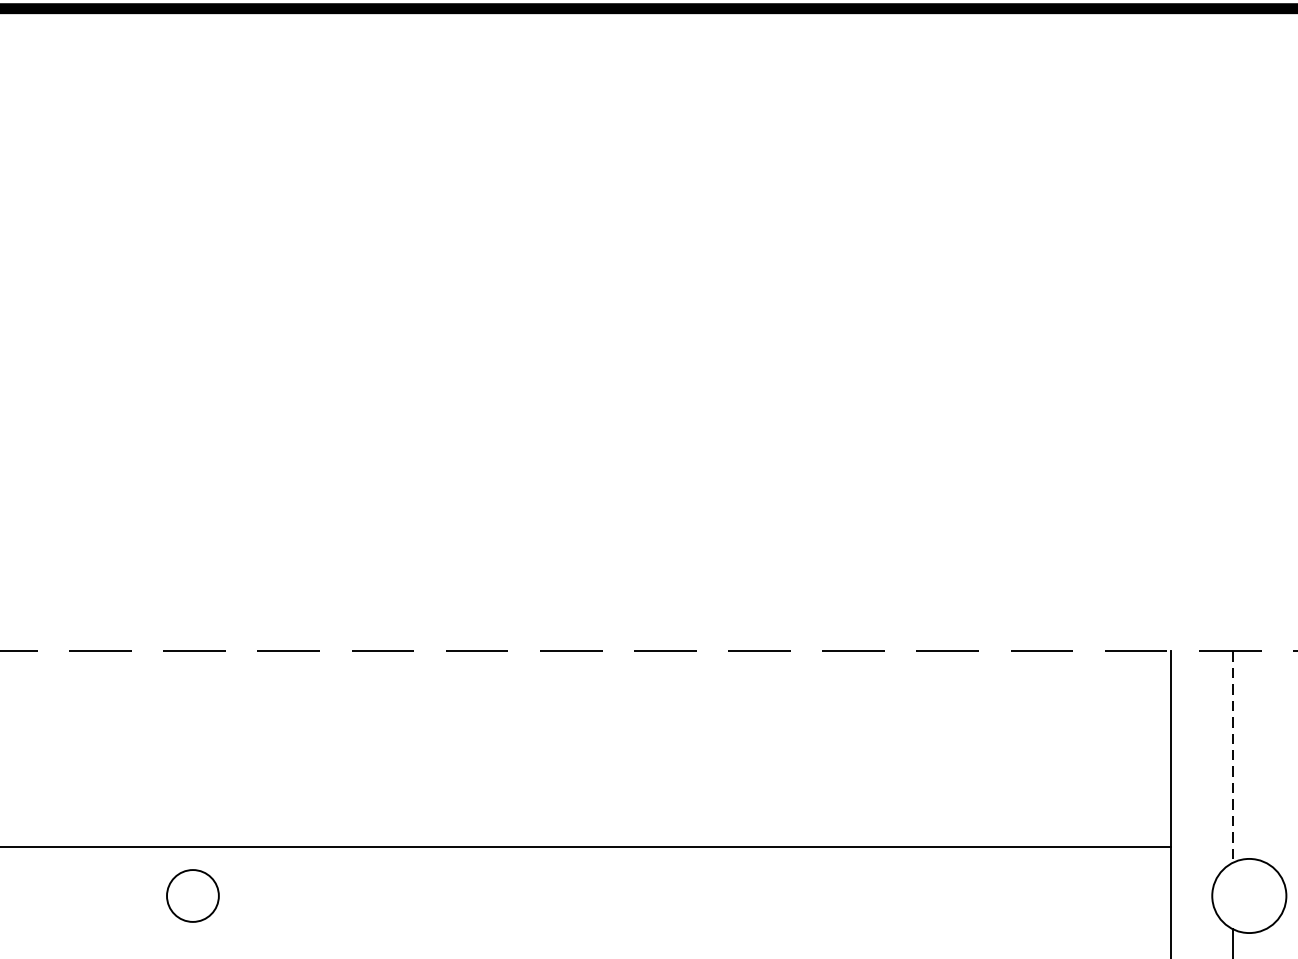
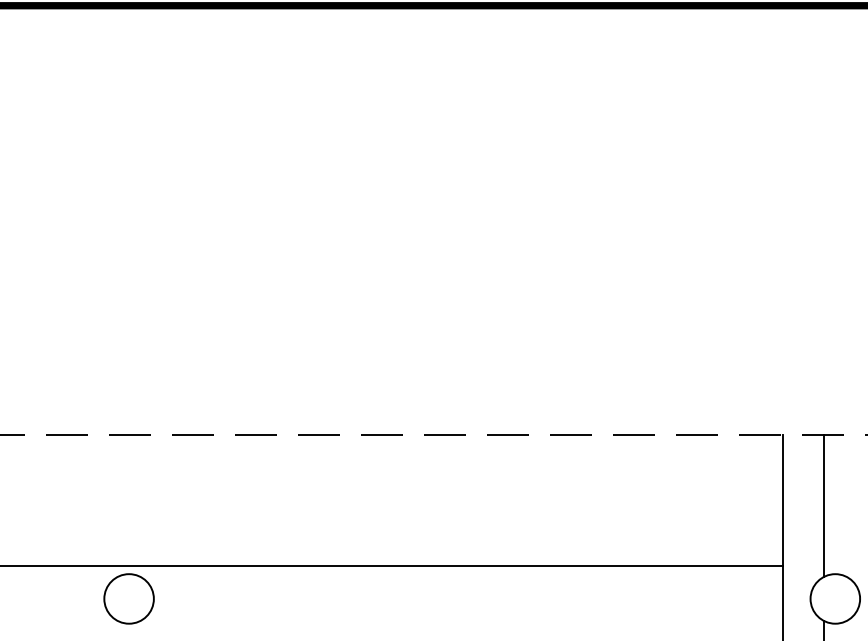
line: (1233, 757) -> (824, 506), dashed -> solid
circle: (192, 895) -> (128, 598), size x1.43

